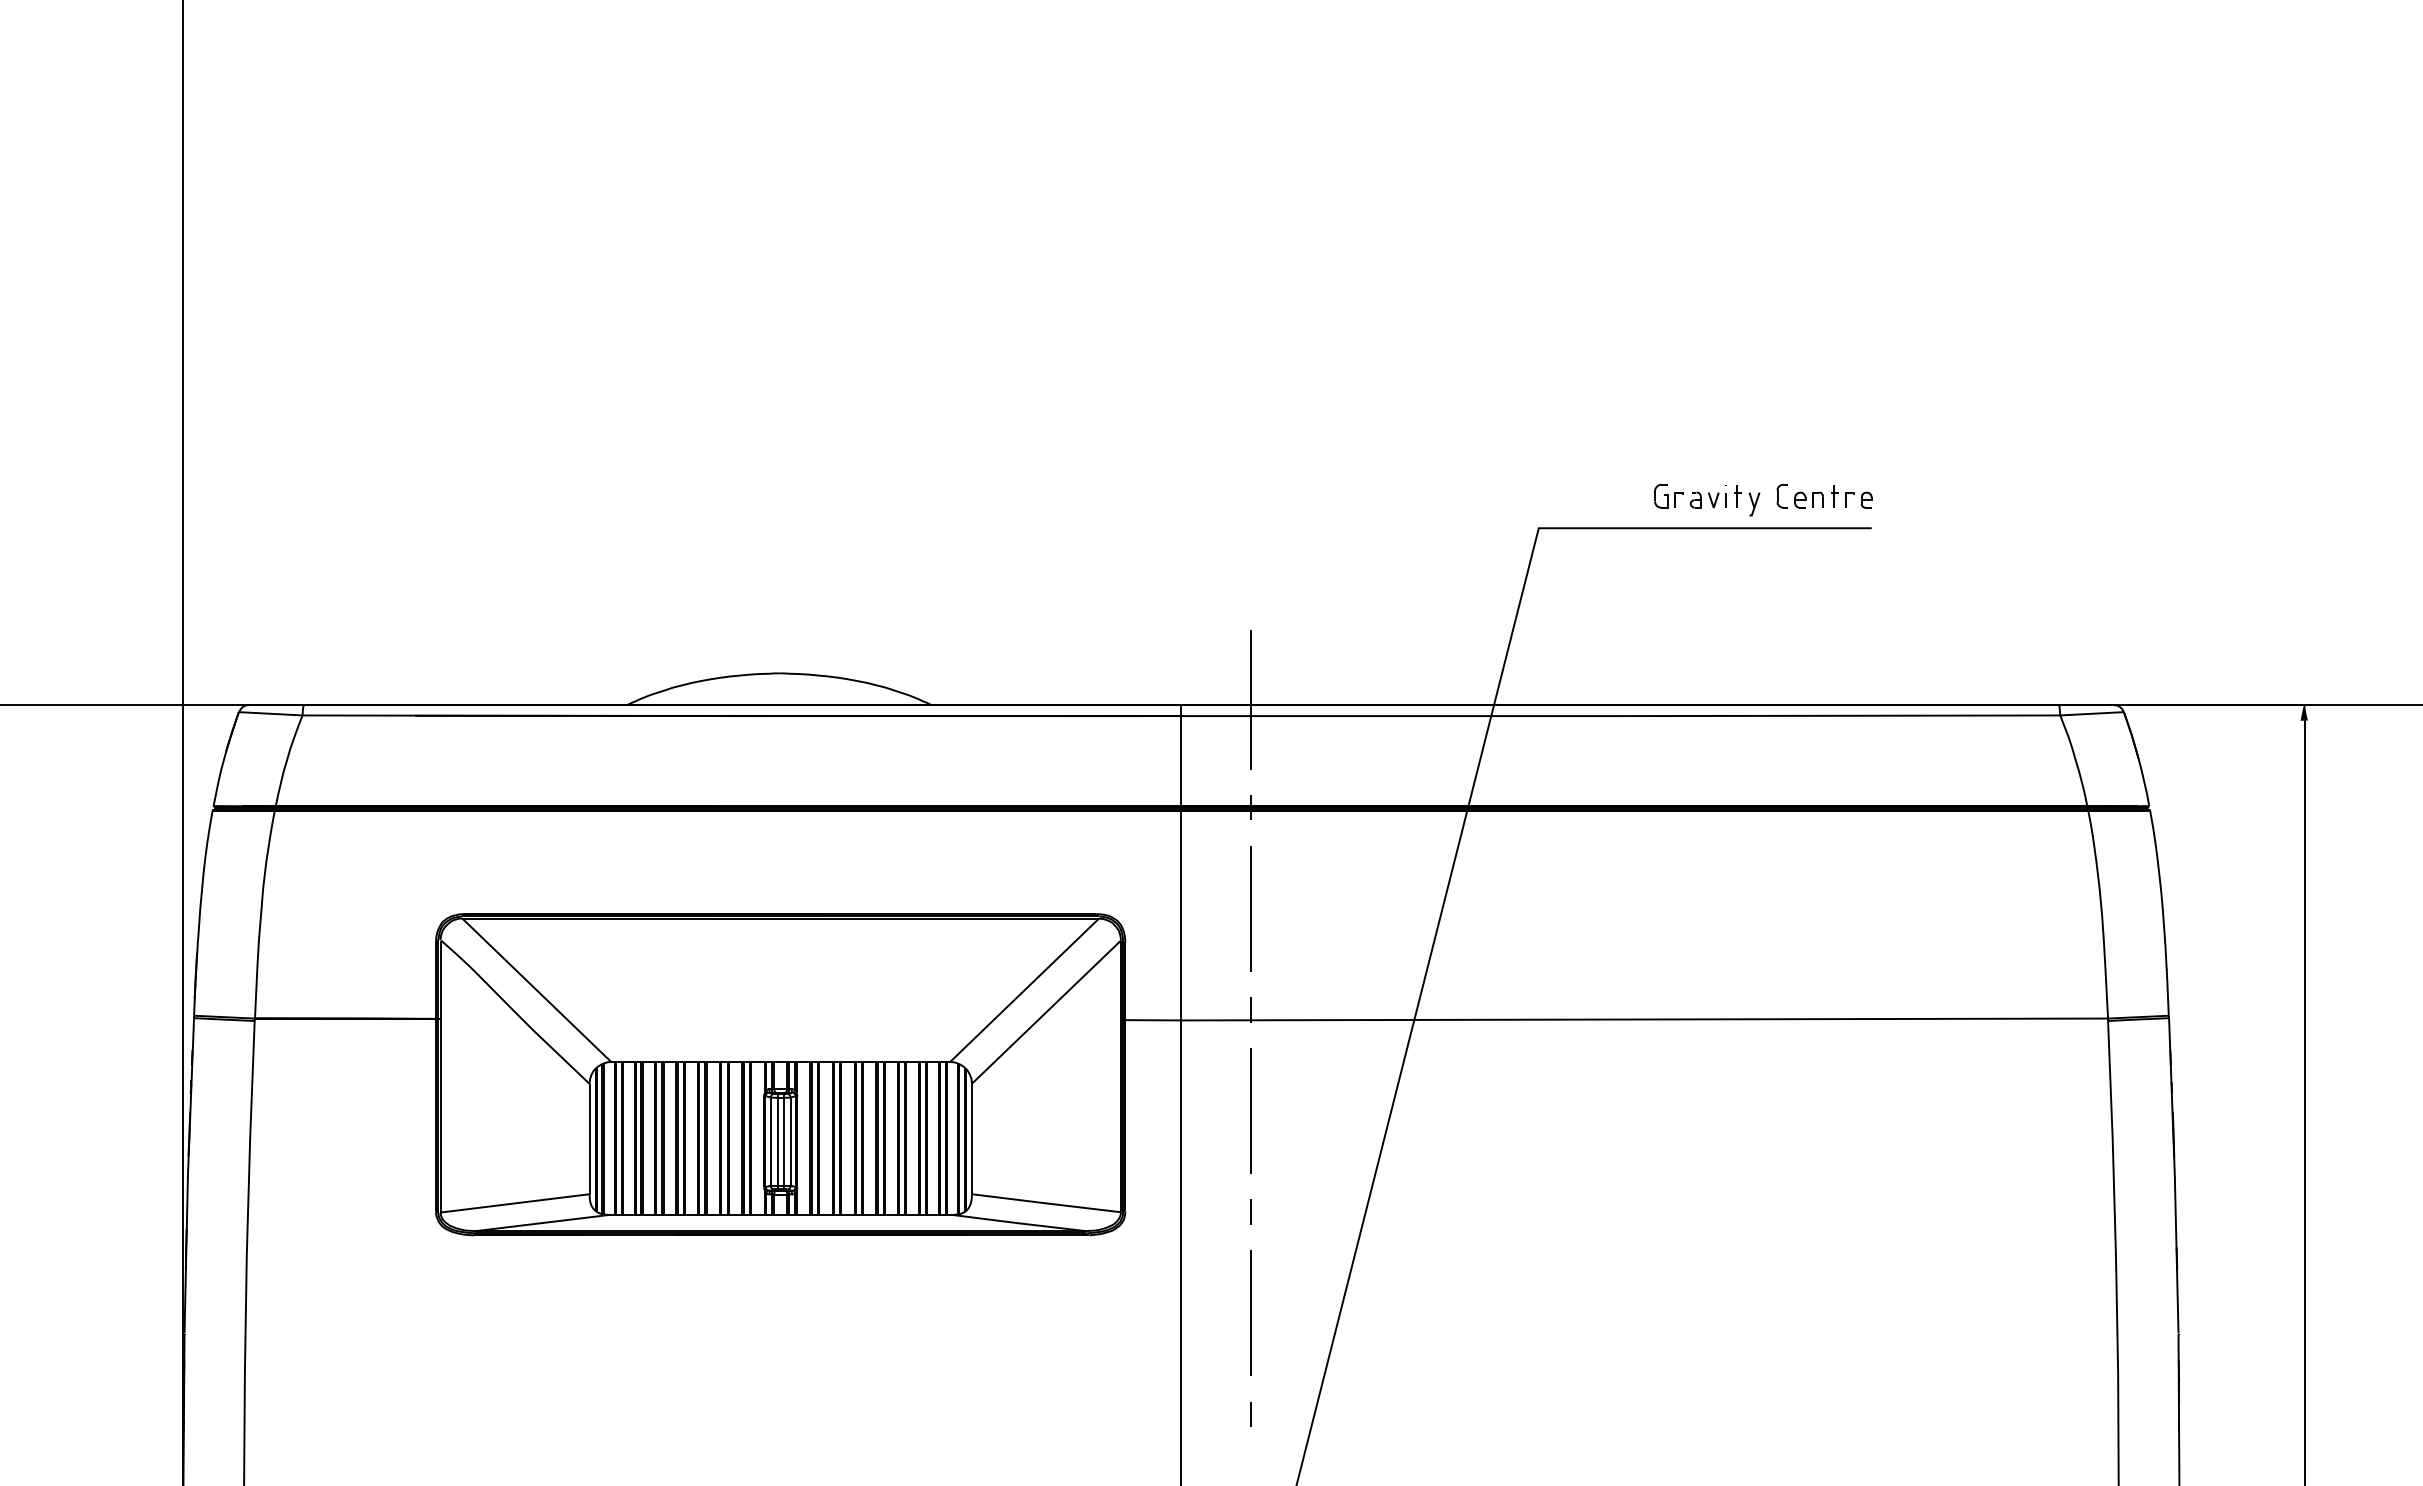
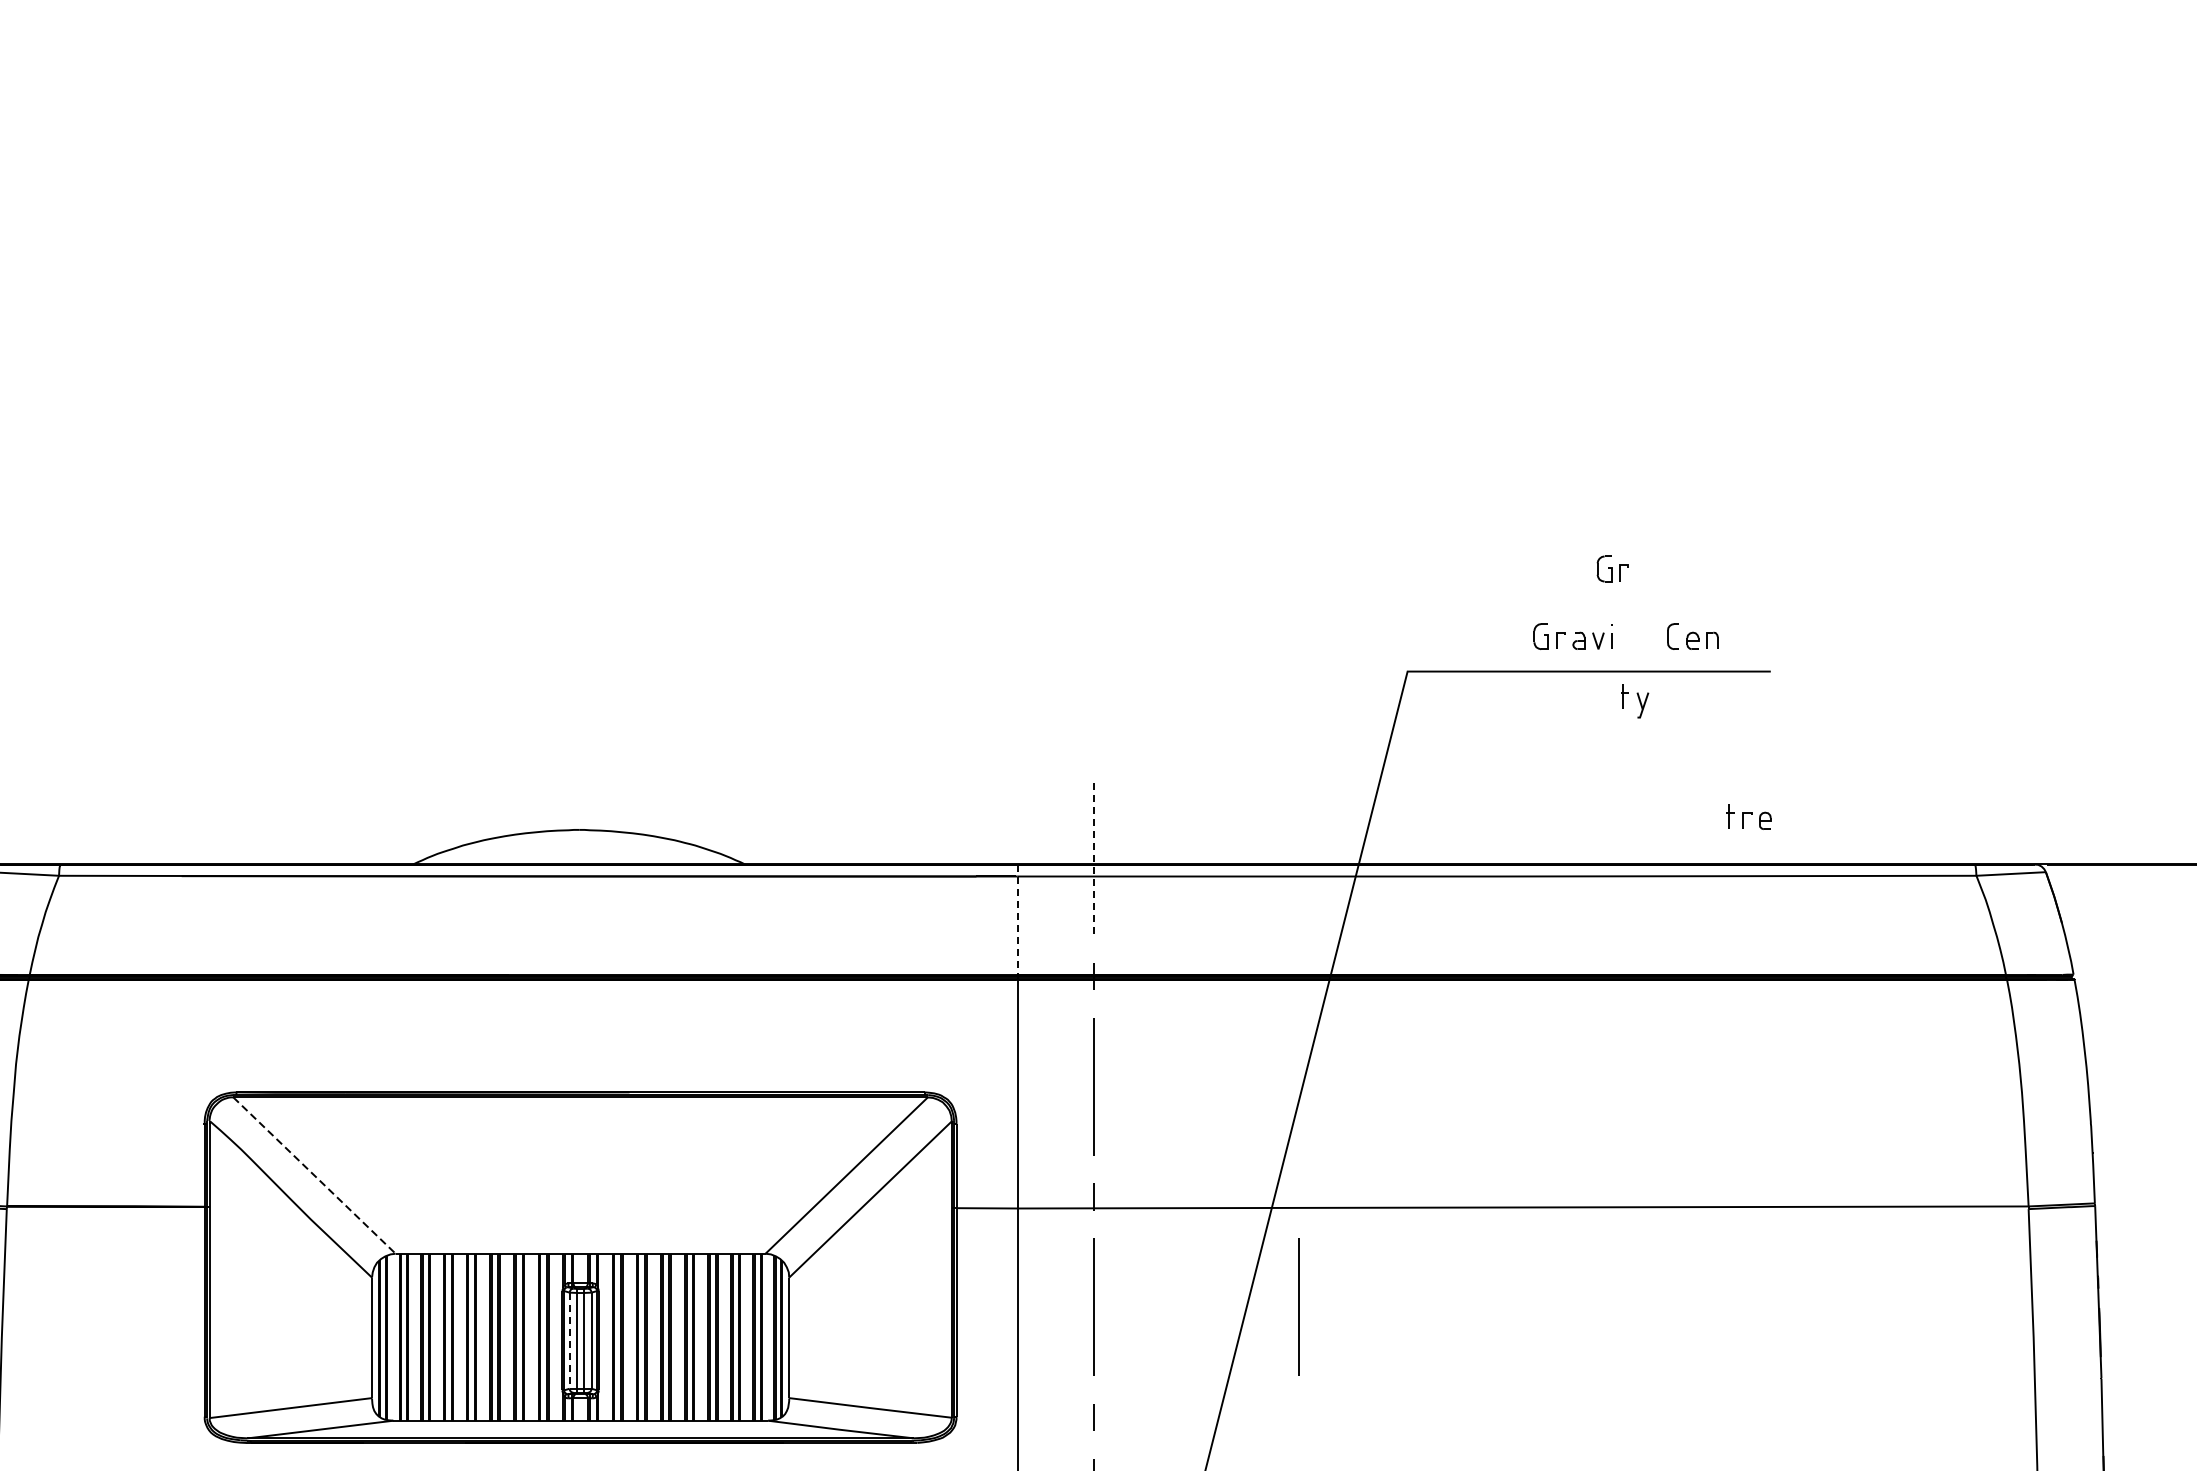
part: (1726, 433) -> (1612, 568), added
part: (1851, 496) -> (1748, 816), moved
part: (1747, 500) -> (1635, 701), moved
line: (1251, 699) -> (1094, 858), solid -> dashed
line: (1181, 757) -> (1017, 921), solid -> dashed
line: (537, 990) -> (315, 1175), solid -> dashed
line: (1438, 1110) -> (1298, 1306), added
line: (770, 1142) -> (569, 1341), solid -> dashed

